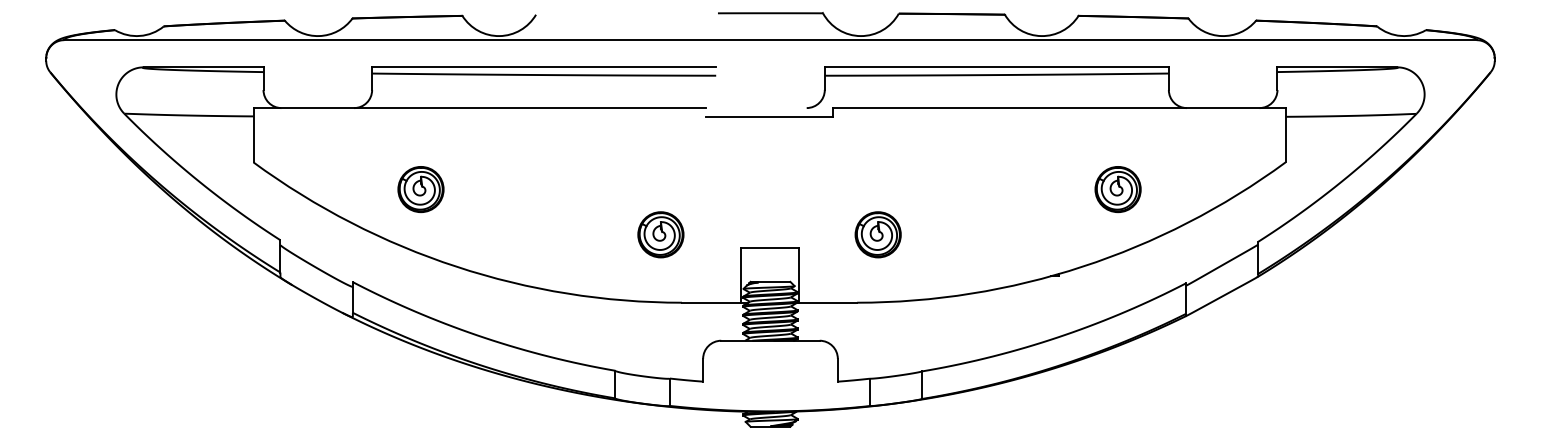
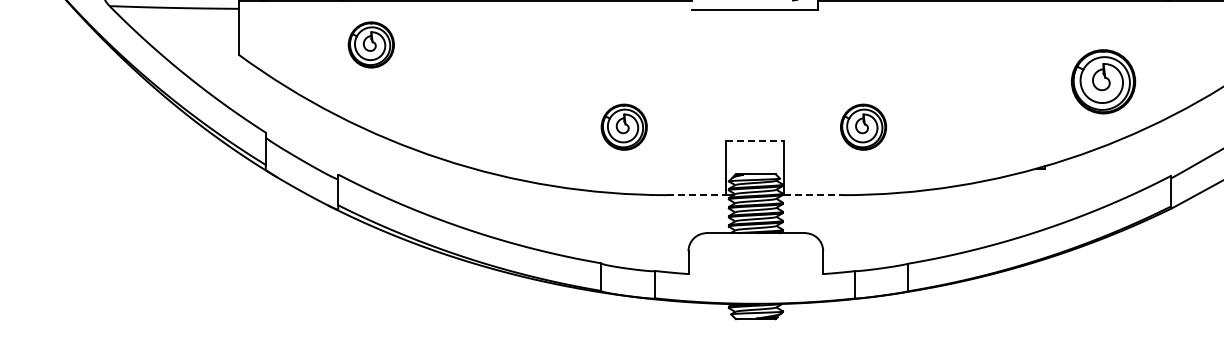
part: (420, 189) -> (370, 44), moved
part: (1117, 189) -> (1102, 81), size x1.4
part: (660, 234) -> (623, 126), moved
line: (769, 248) -> (754, 140), solid -> dashed
line: (711, 302) -> (696, 194), solid -> dashed
line: (828, 302) -> (813, 194), solid -> dashed

